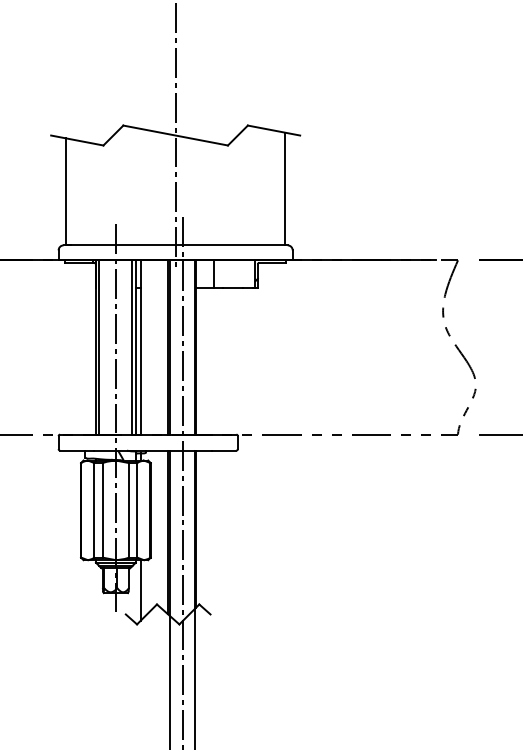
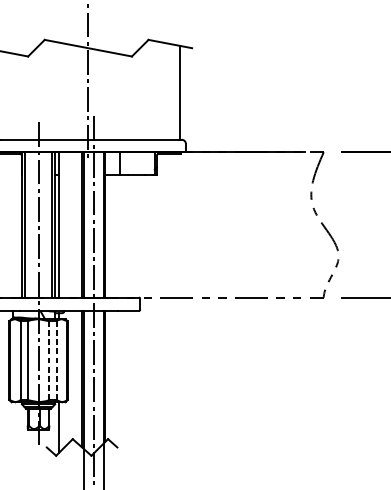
line: (128, 509) -> (49, 359), solid -> dashed
line: (137, 509) -> (56, 359), solid -> dashed

